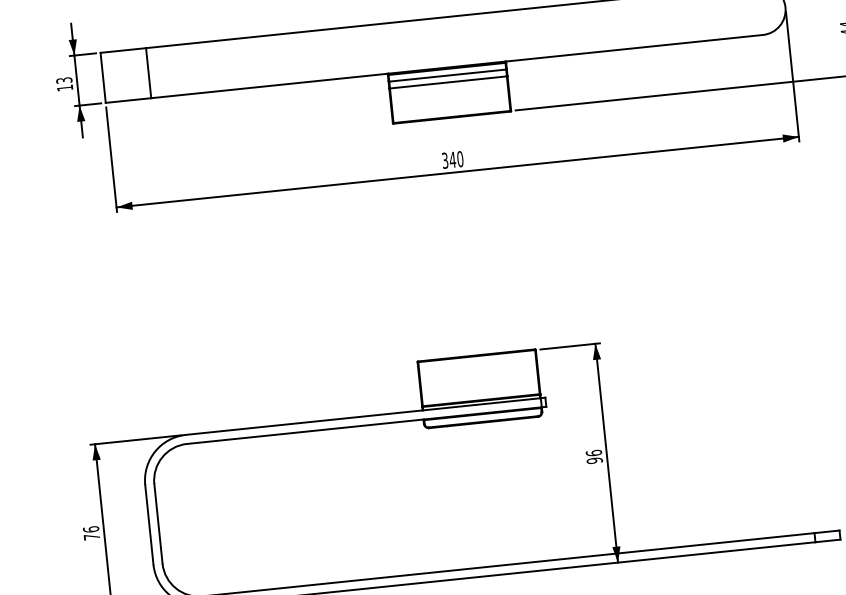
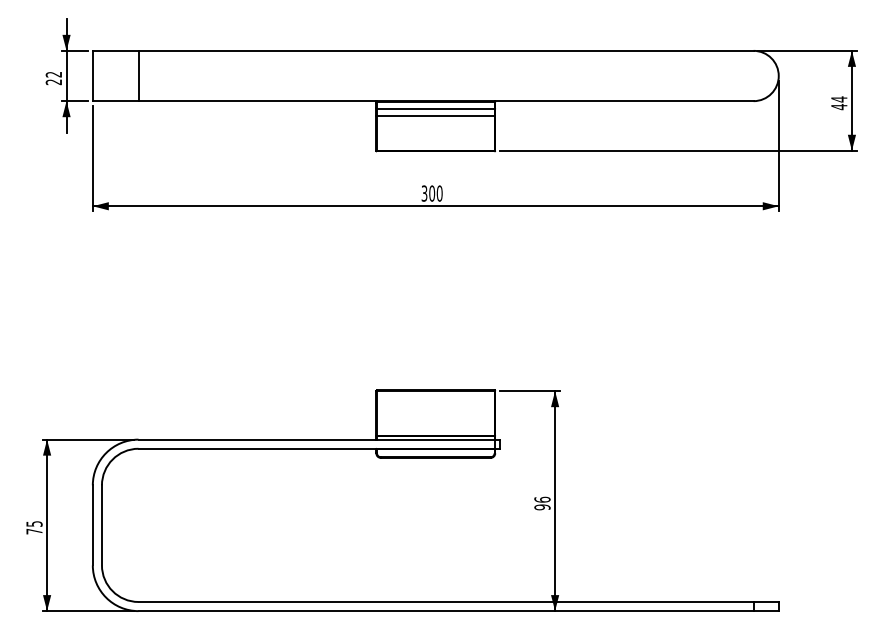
text: (64, 84) -> (53, 78), 13 -> 22
text: (453, 159) -> (432, 193), 340 -> 300
text: (91, 528) -> (34, 523), 76 -> 75

